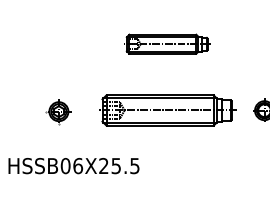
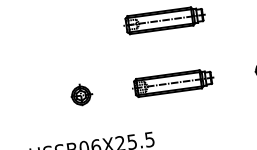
part: (59, 110) -> (81, 94), moved
part: (167, 110) -> (173, 82), size x0.62

